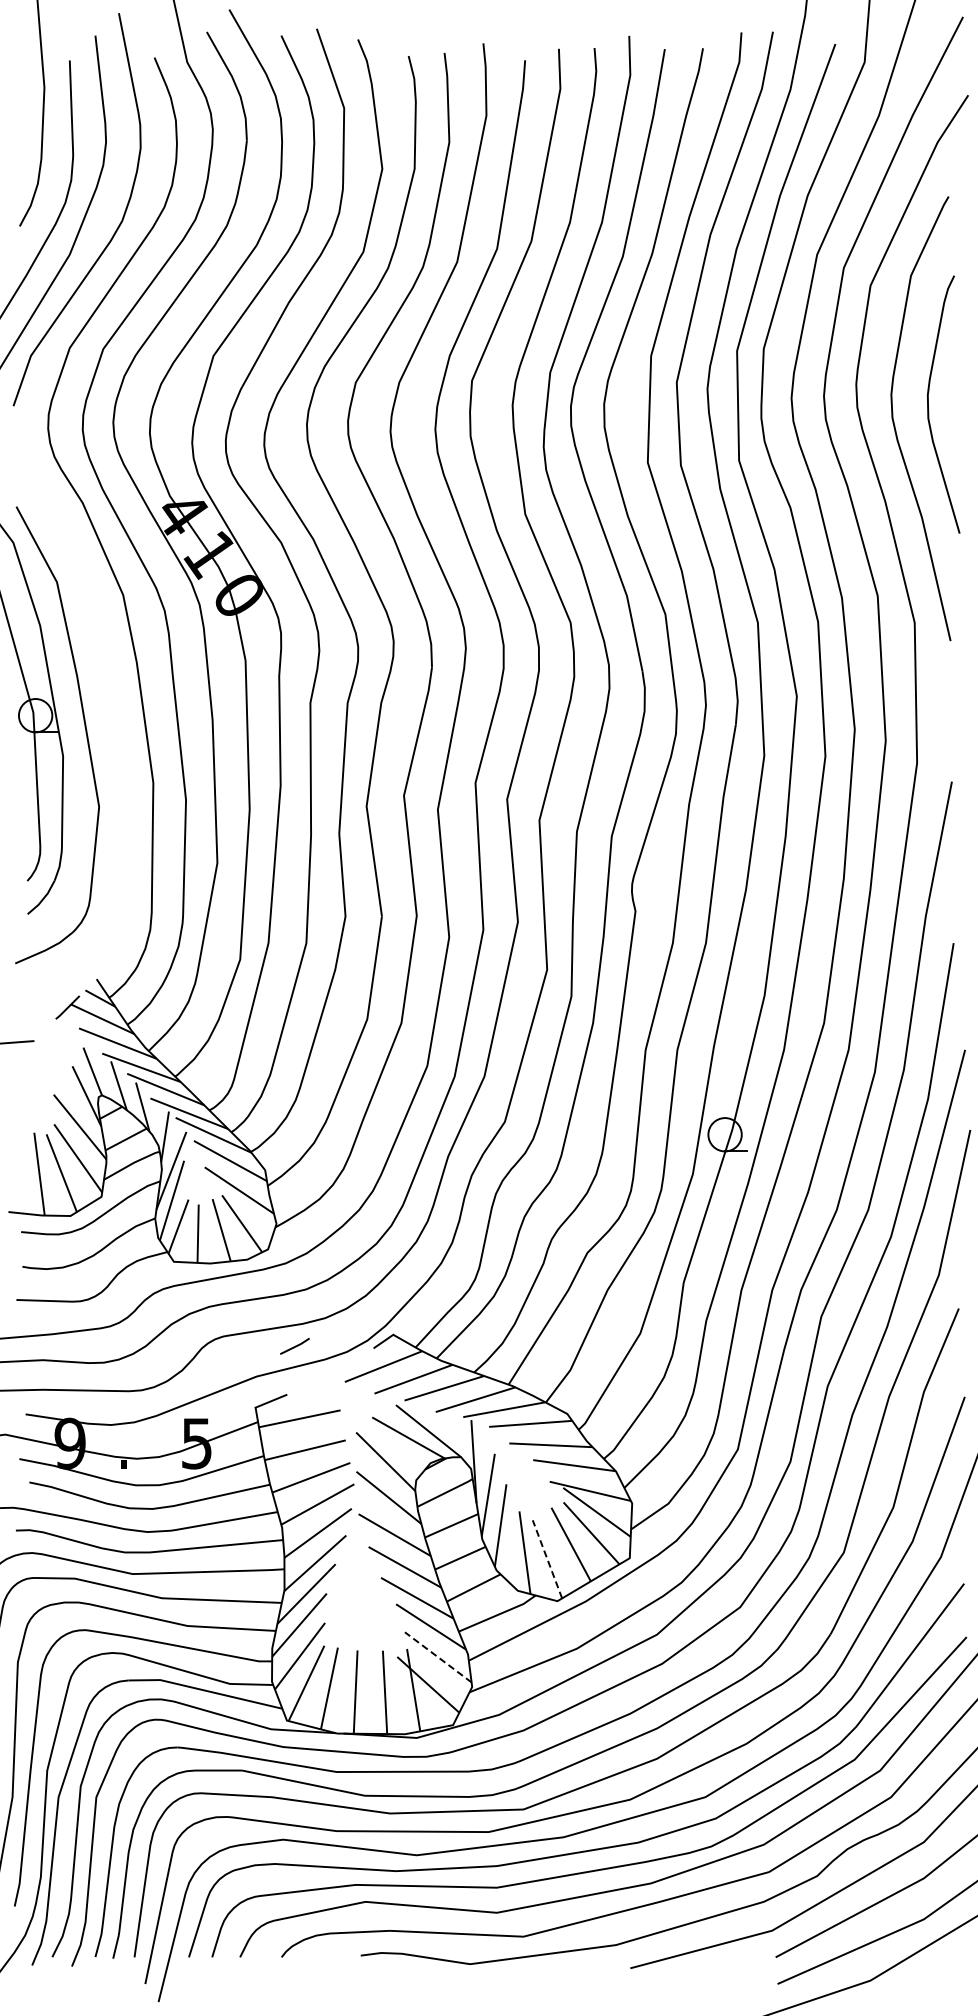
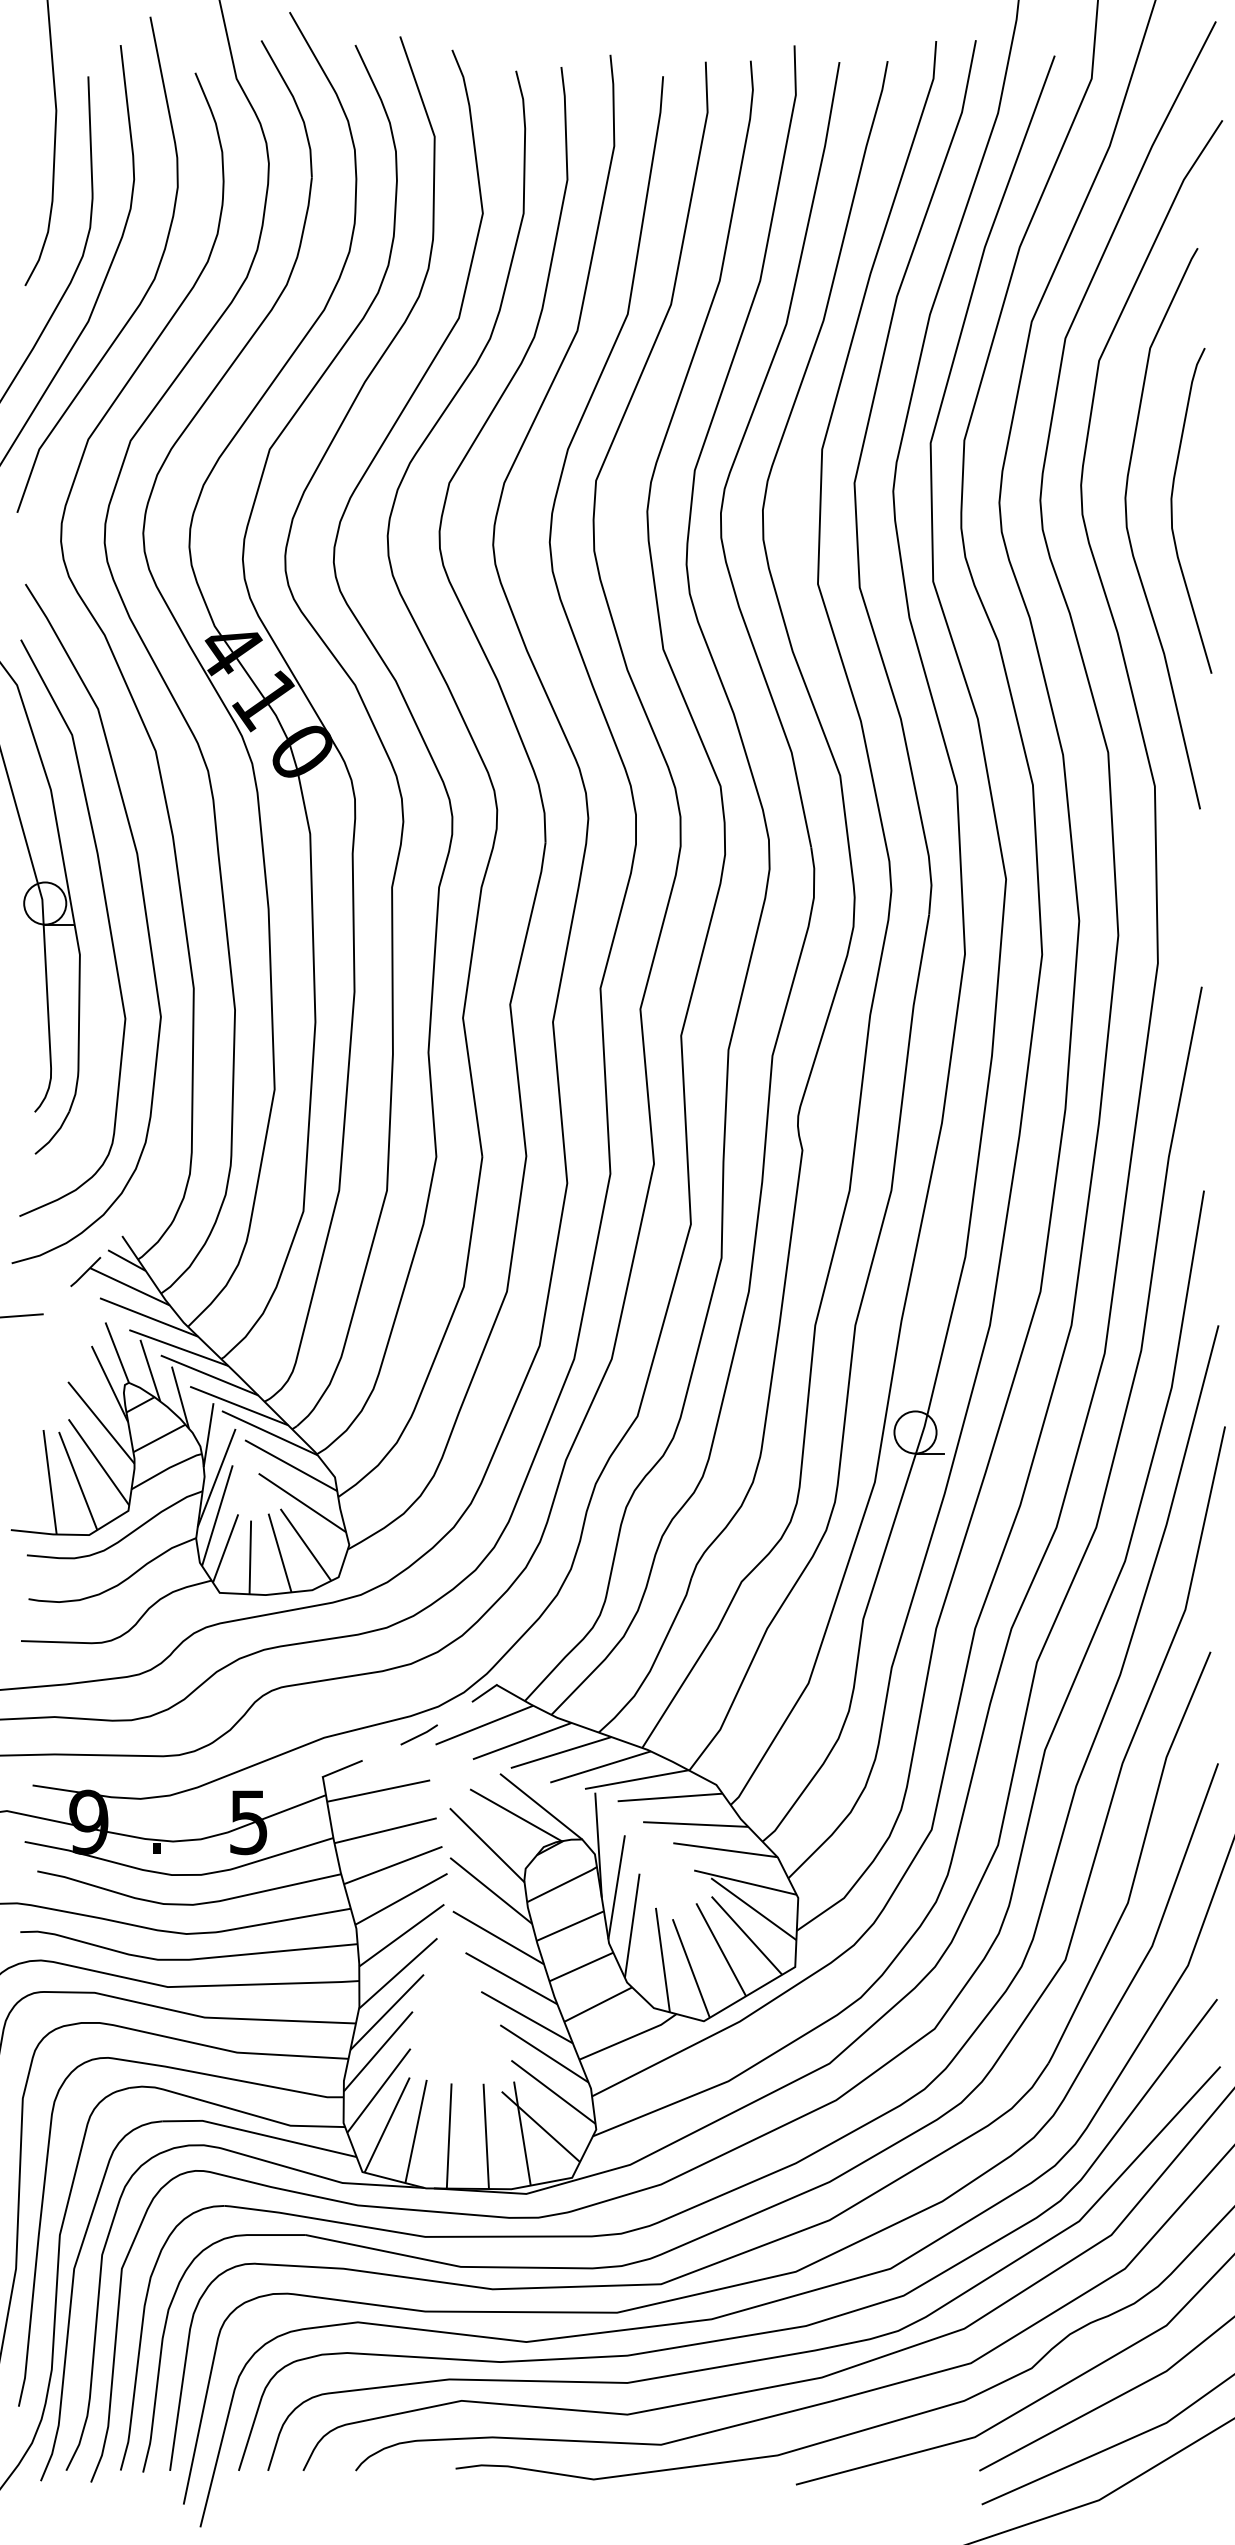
curve: (114, 726) -> (144, 917), added
line: (294, 1346) -> (418, 1735), moved
line: (547, 1559) -> (691, 1968), dashed -> solid
line: (438, 1657) -> (553, 2092), dashed -> solid

